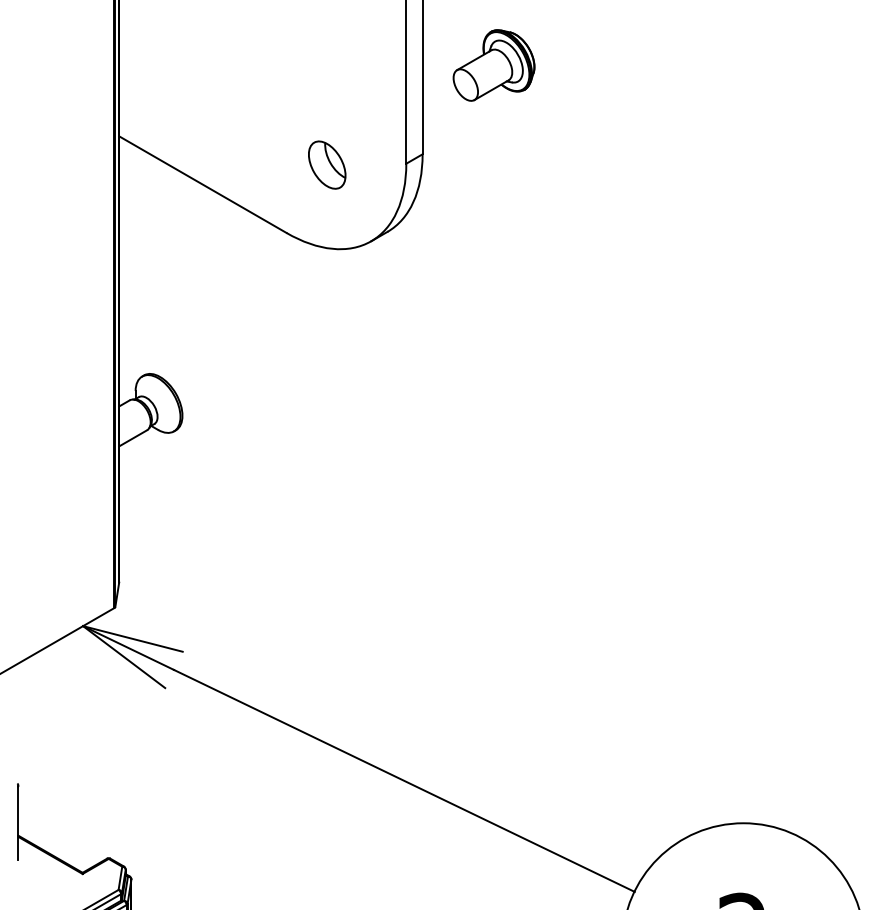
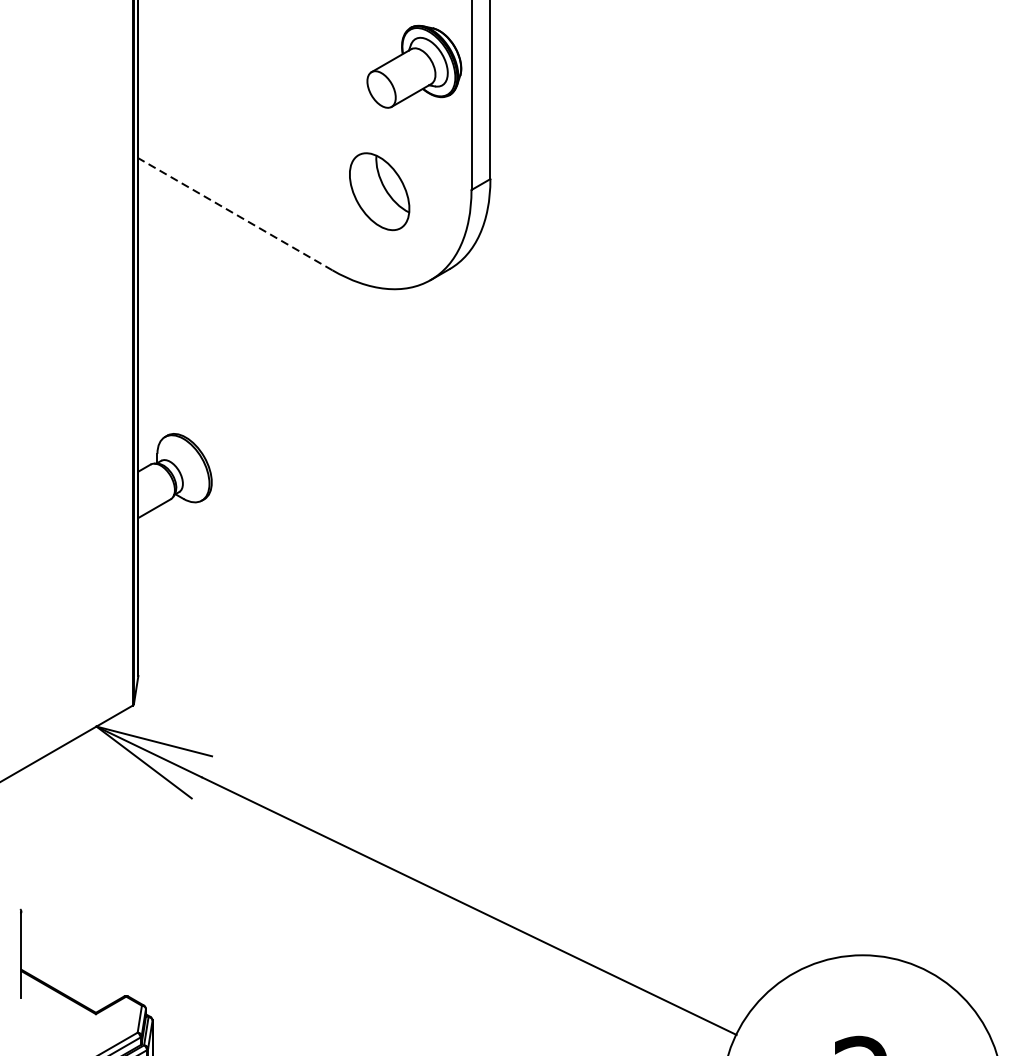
part: (493, 65) -> (413, 66), moved
part: (327, 164) -> (380, 190), size x1.4
line: (202, 184) -> (235, 214), solid -> dashed

